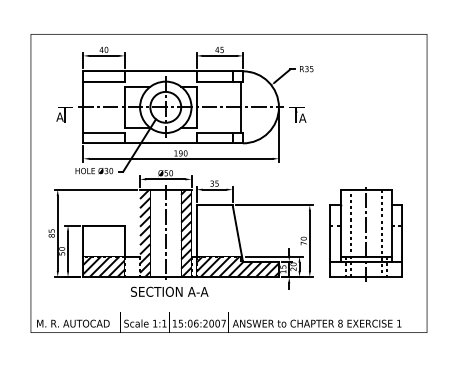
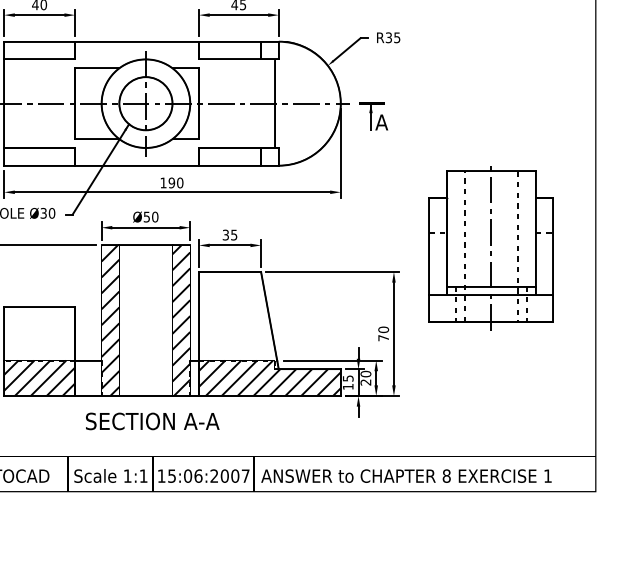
line: (165, 233) -> (145, 320), removed
part: (365, 234) -> (489, 248), moved

